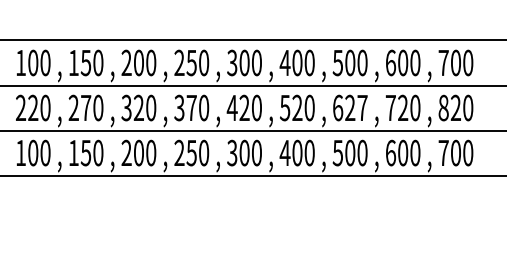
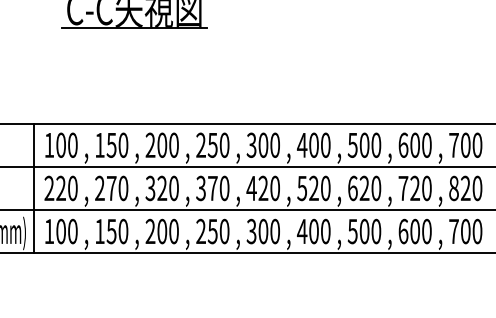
line: (5, 108) -> (34, 188), added
text: (362, 108) -> (376, 188), 627 -> 620

